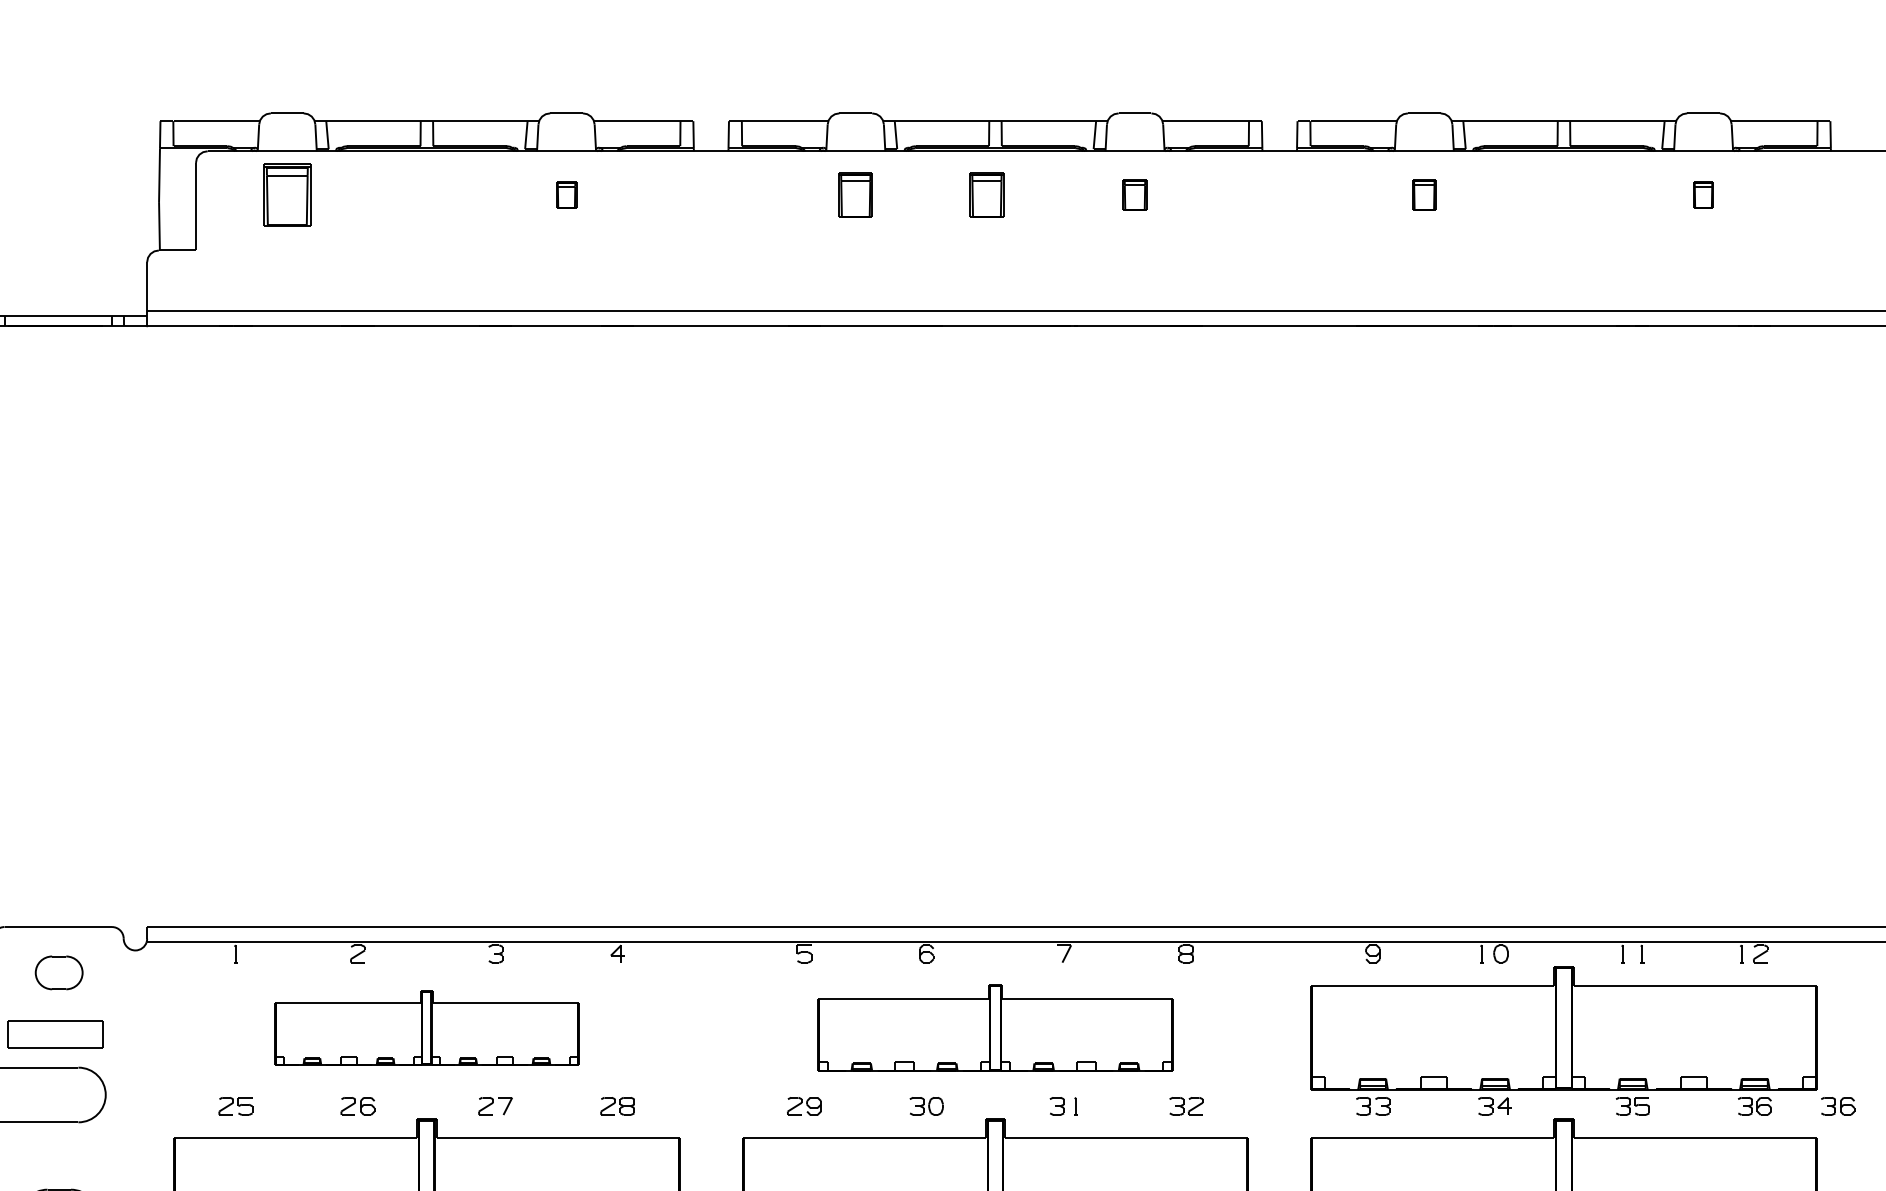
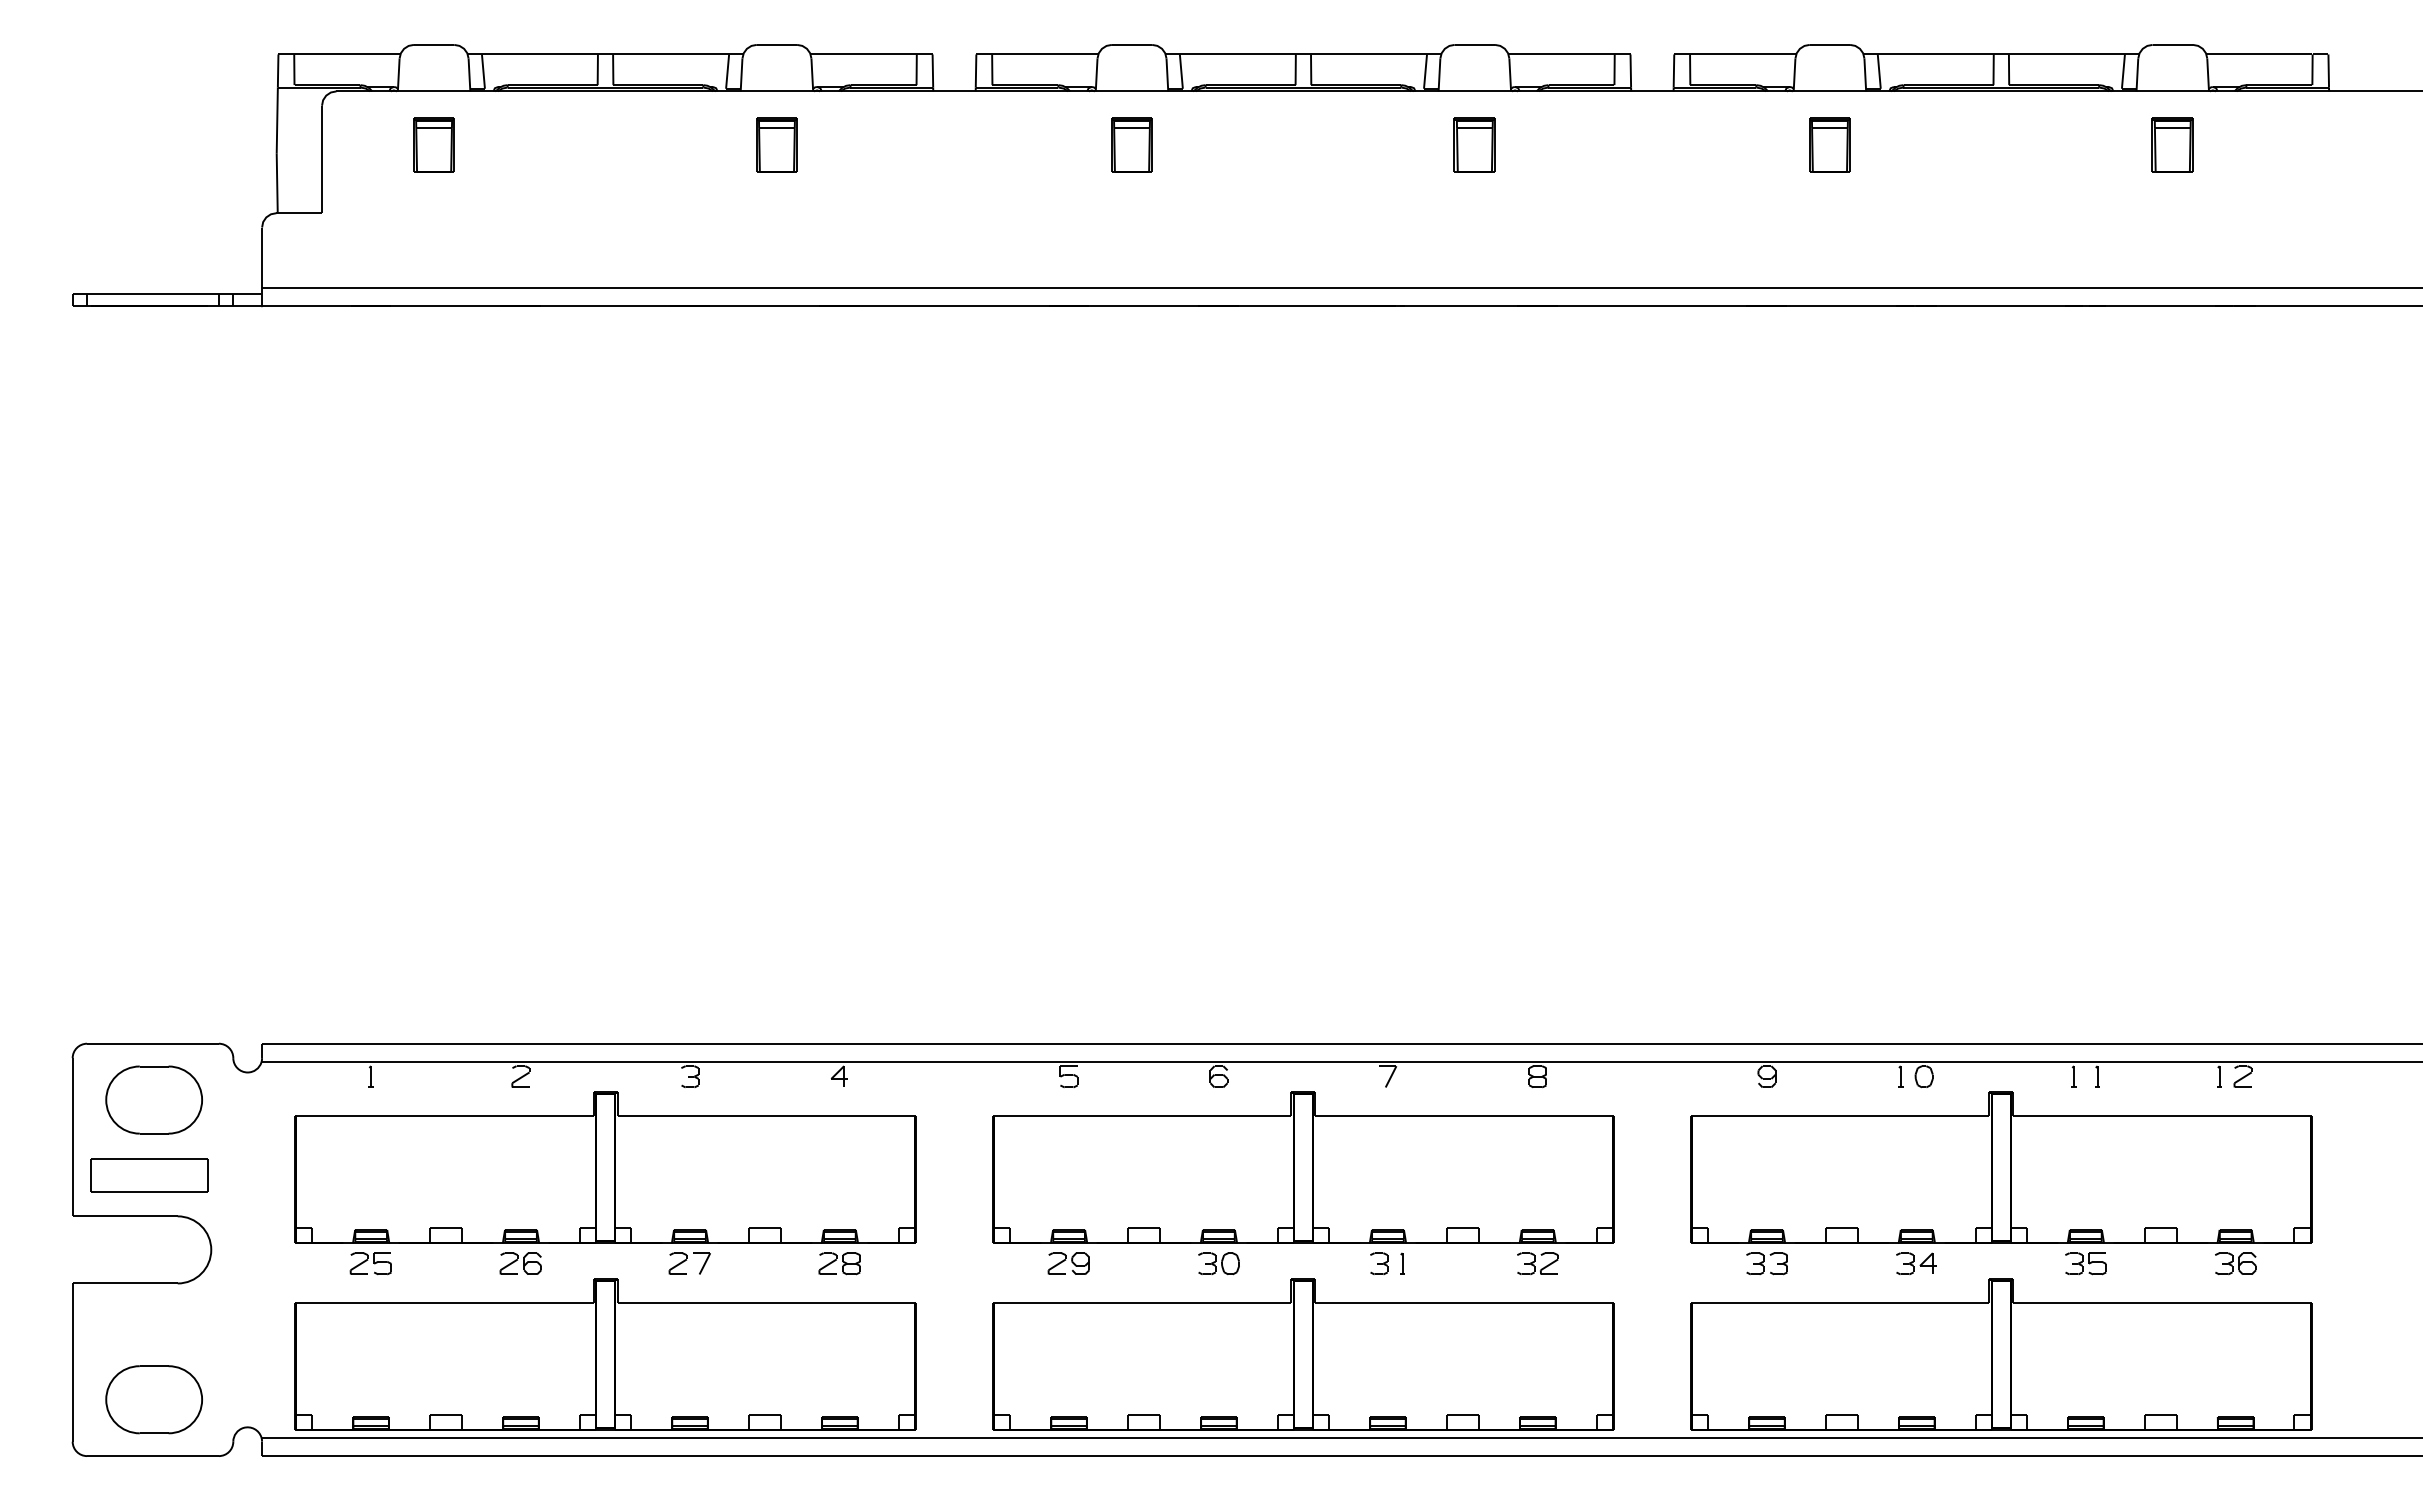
part: (286, 194) -> (433, 144), size x0.71
part: (566, 194) -> (776, 144), size x1.67
part: (986, 194) -> (1292, 144), removed
part: (1134, 194) -> (1474, 144), size x1.43
part: (1423, 194) -> (1829, 144), size x1.43
part: (1703, 194) -> (2172, 144), size x1.67
part: (58, 972) -> (153, 1099), size x1.67
part: (426, 1027) -> (605, 1167), size x1.67
part: (995, 1027) -> (1303, 1167), size x1.43
part: (1837, 1106) -> (2337, 1263), removed

